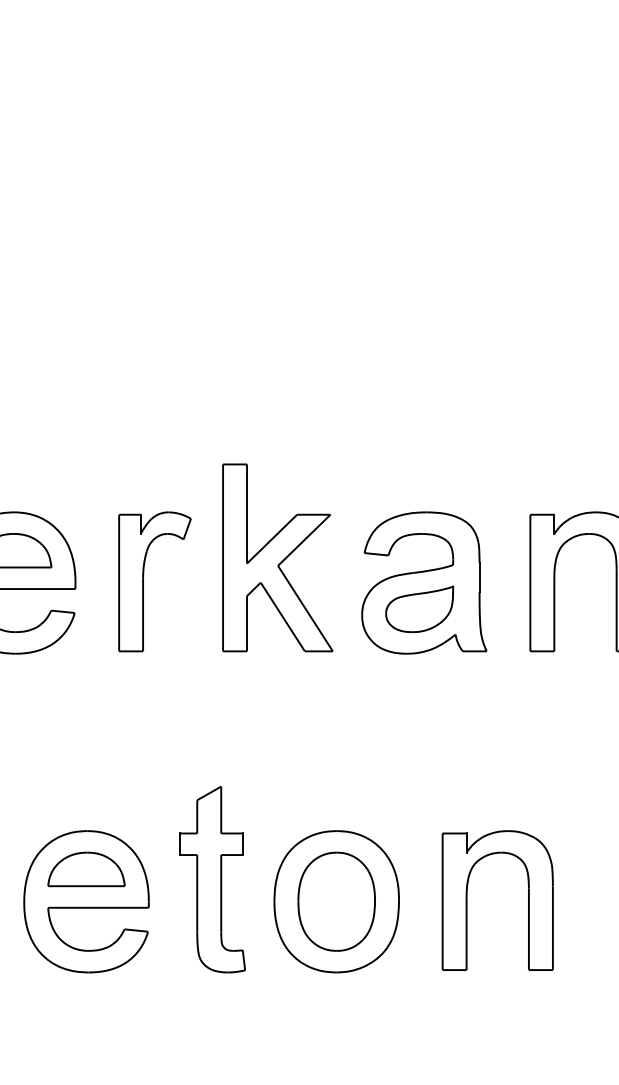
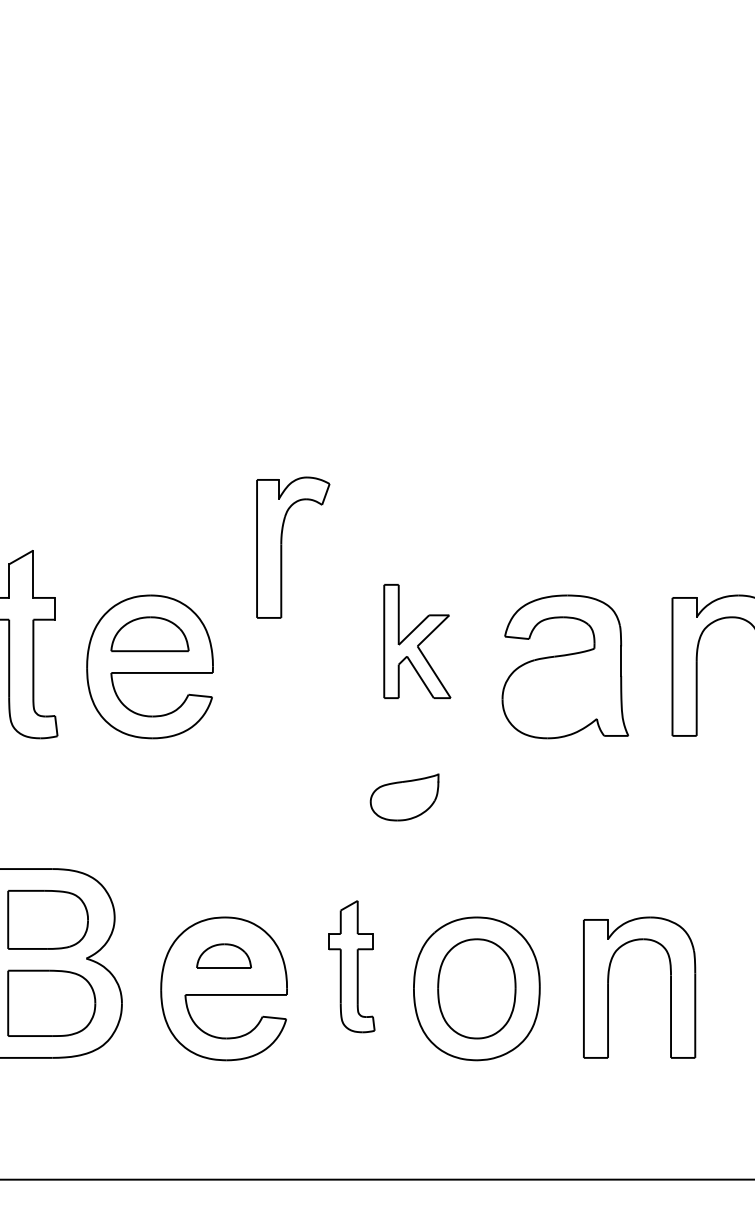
part: (277, 557) -> (417, 641), size x0.6
part: (144, 581) -> (282, 547), moved
part: (419, 609) -> (404, 797), moved
part: (85, 868) -> (223, 955), size x0.7
part: (212, 879) -> (351, 966), size x0.7

